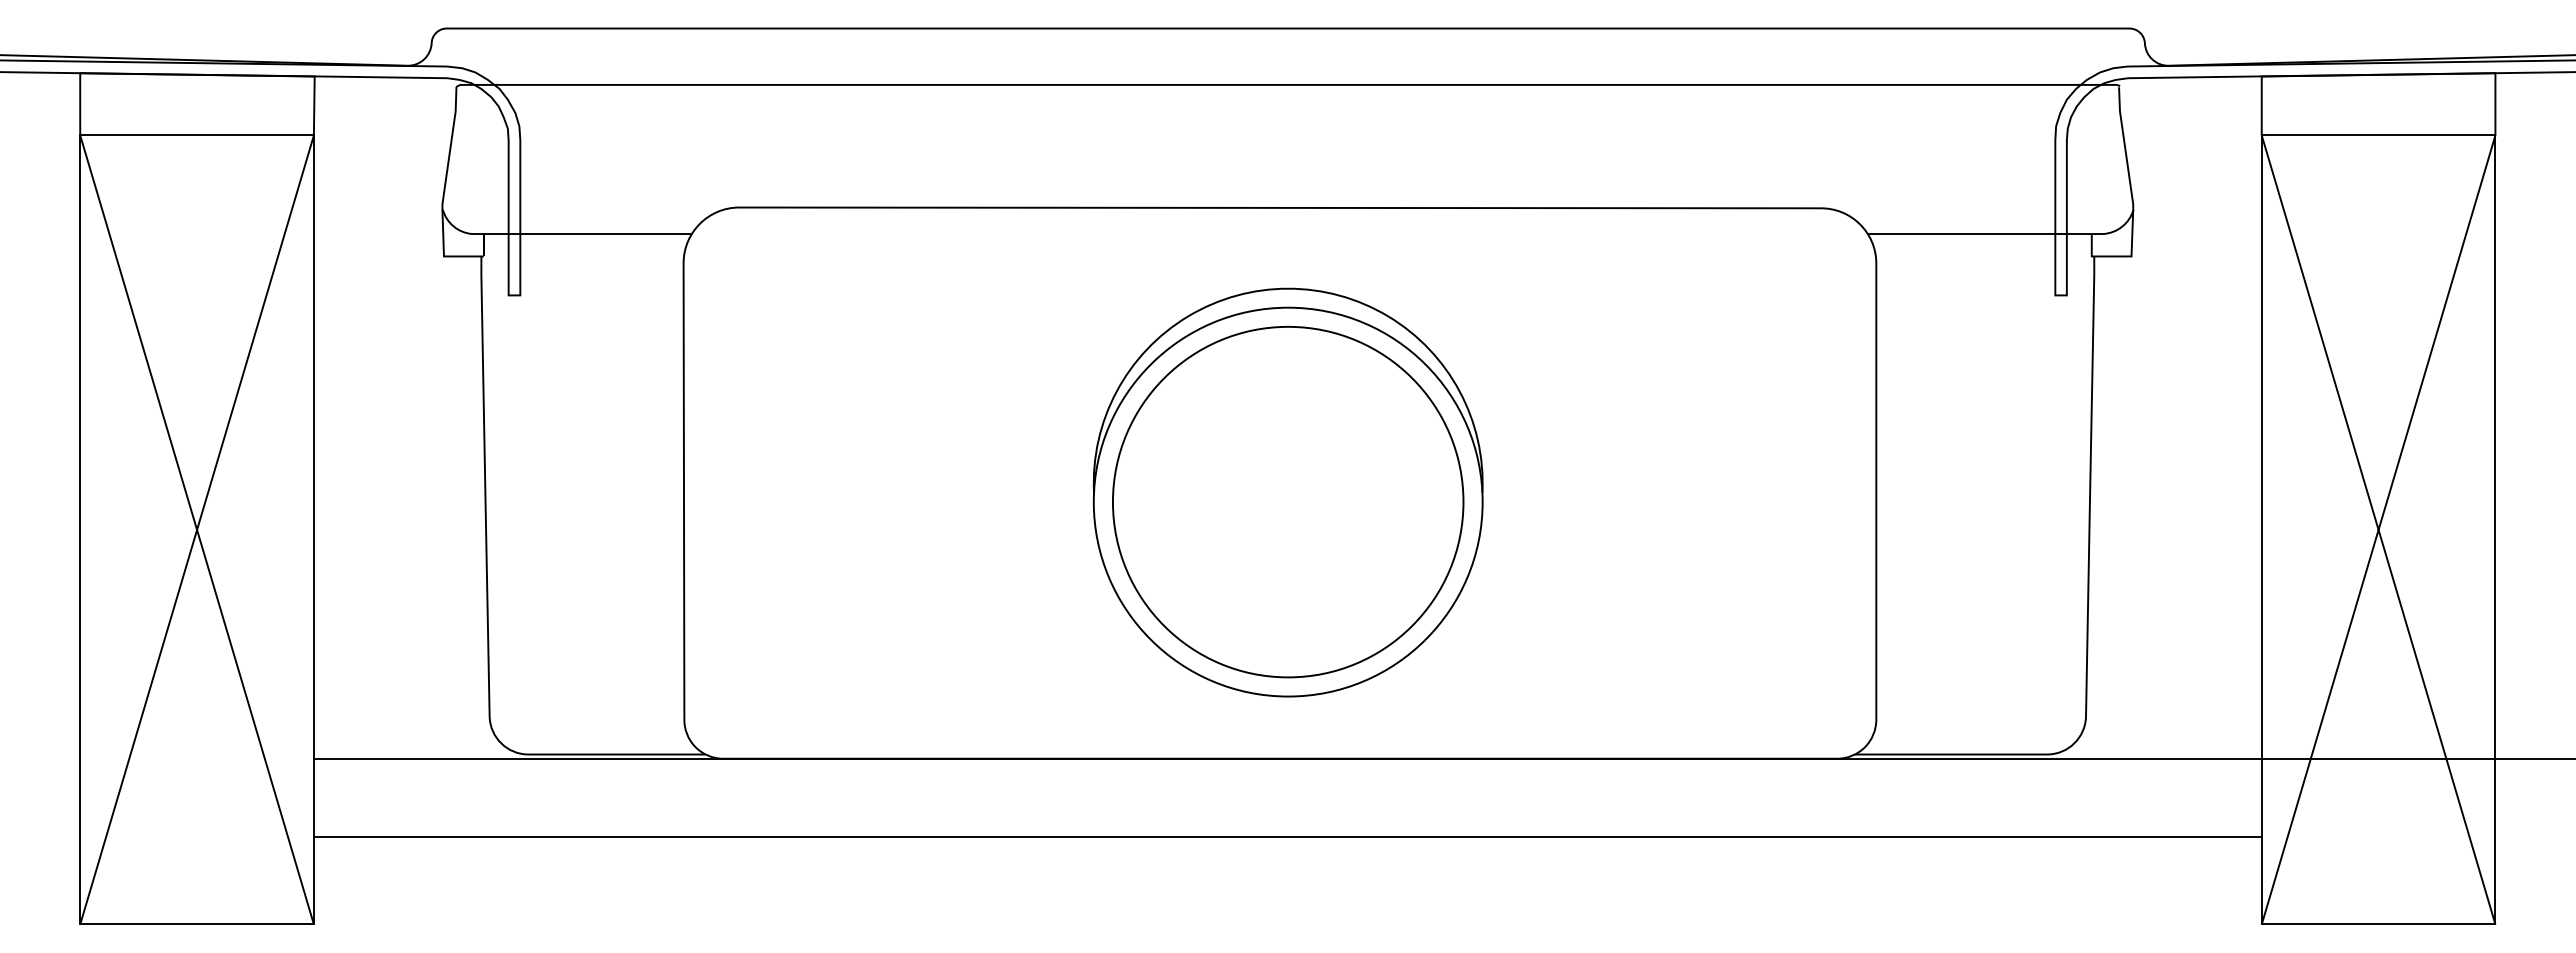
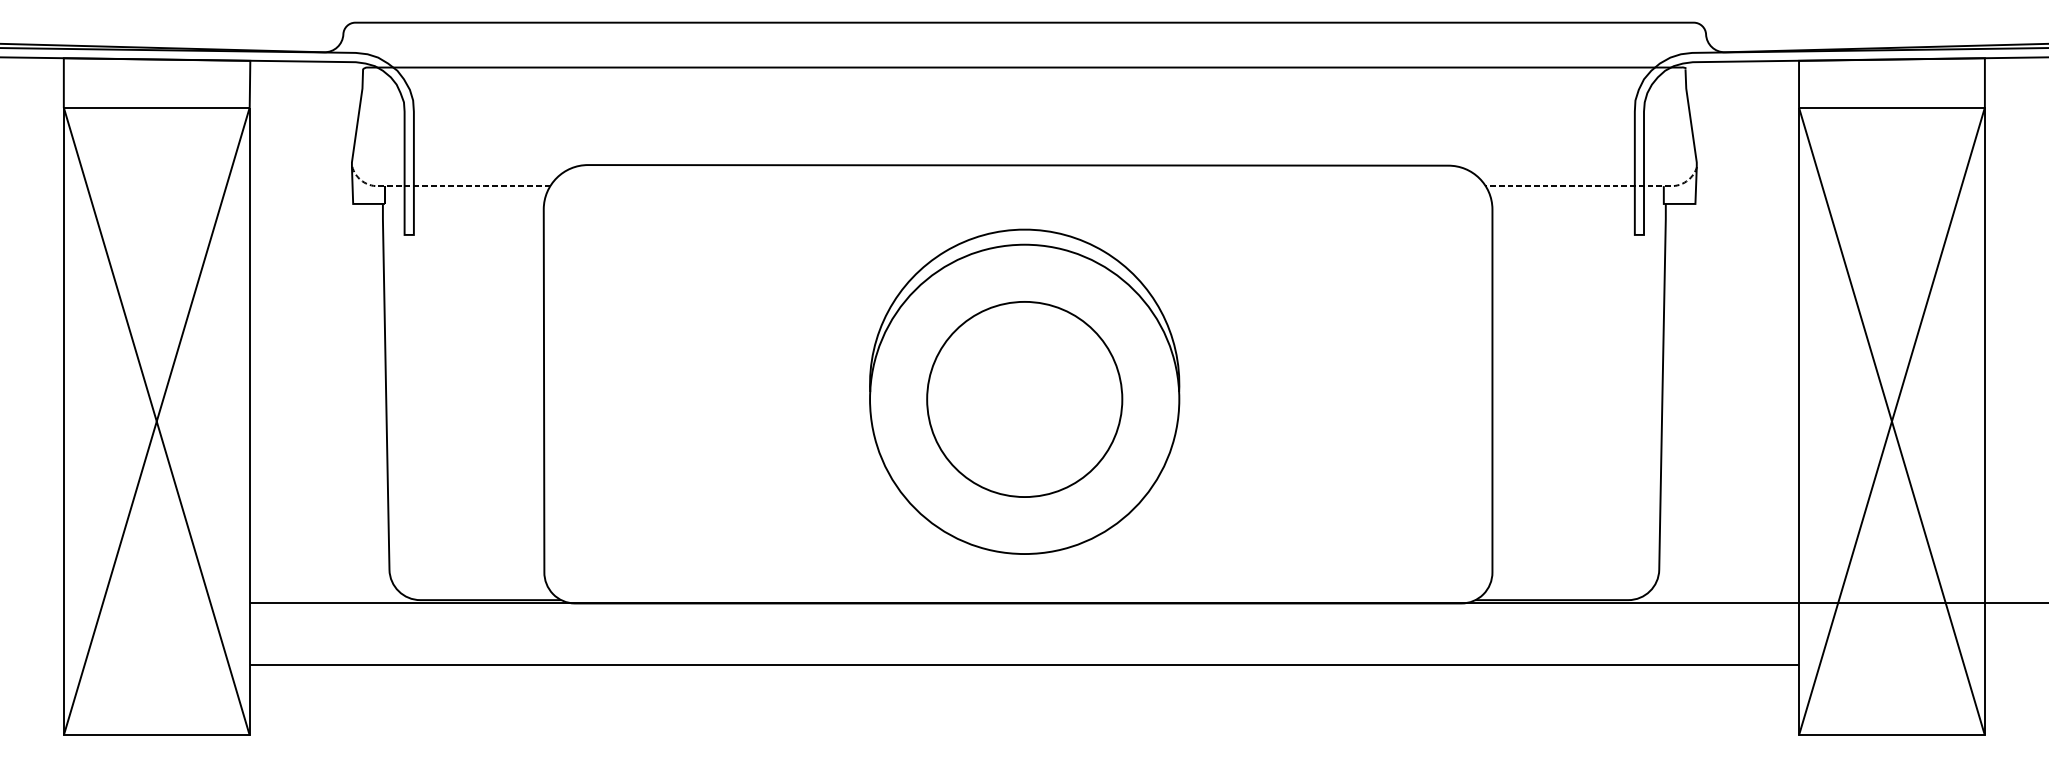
line: (556, 234) -> (442, 186), solid -> dashed
line: (2012, 234) -> (1600, 186), solid -> dashed
circle: (1288, 502) -> (1024, 399), size x0.7

